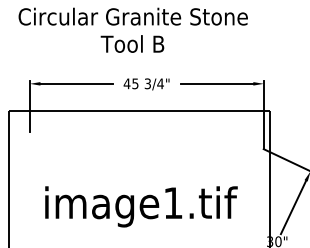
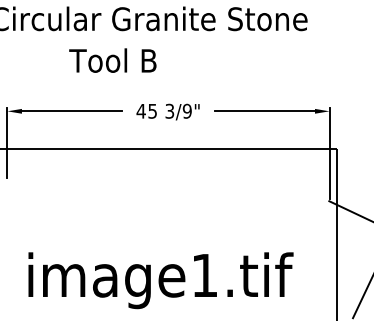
text: (132, 43) -> (112, 59), moved
text: (160, 83) -> (187, 110), 3/4" -> 3/9"

